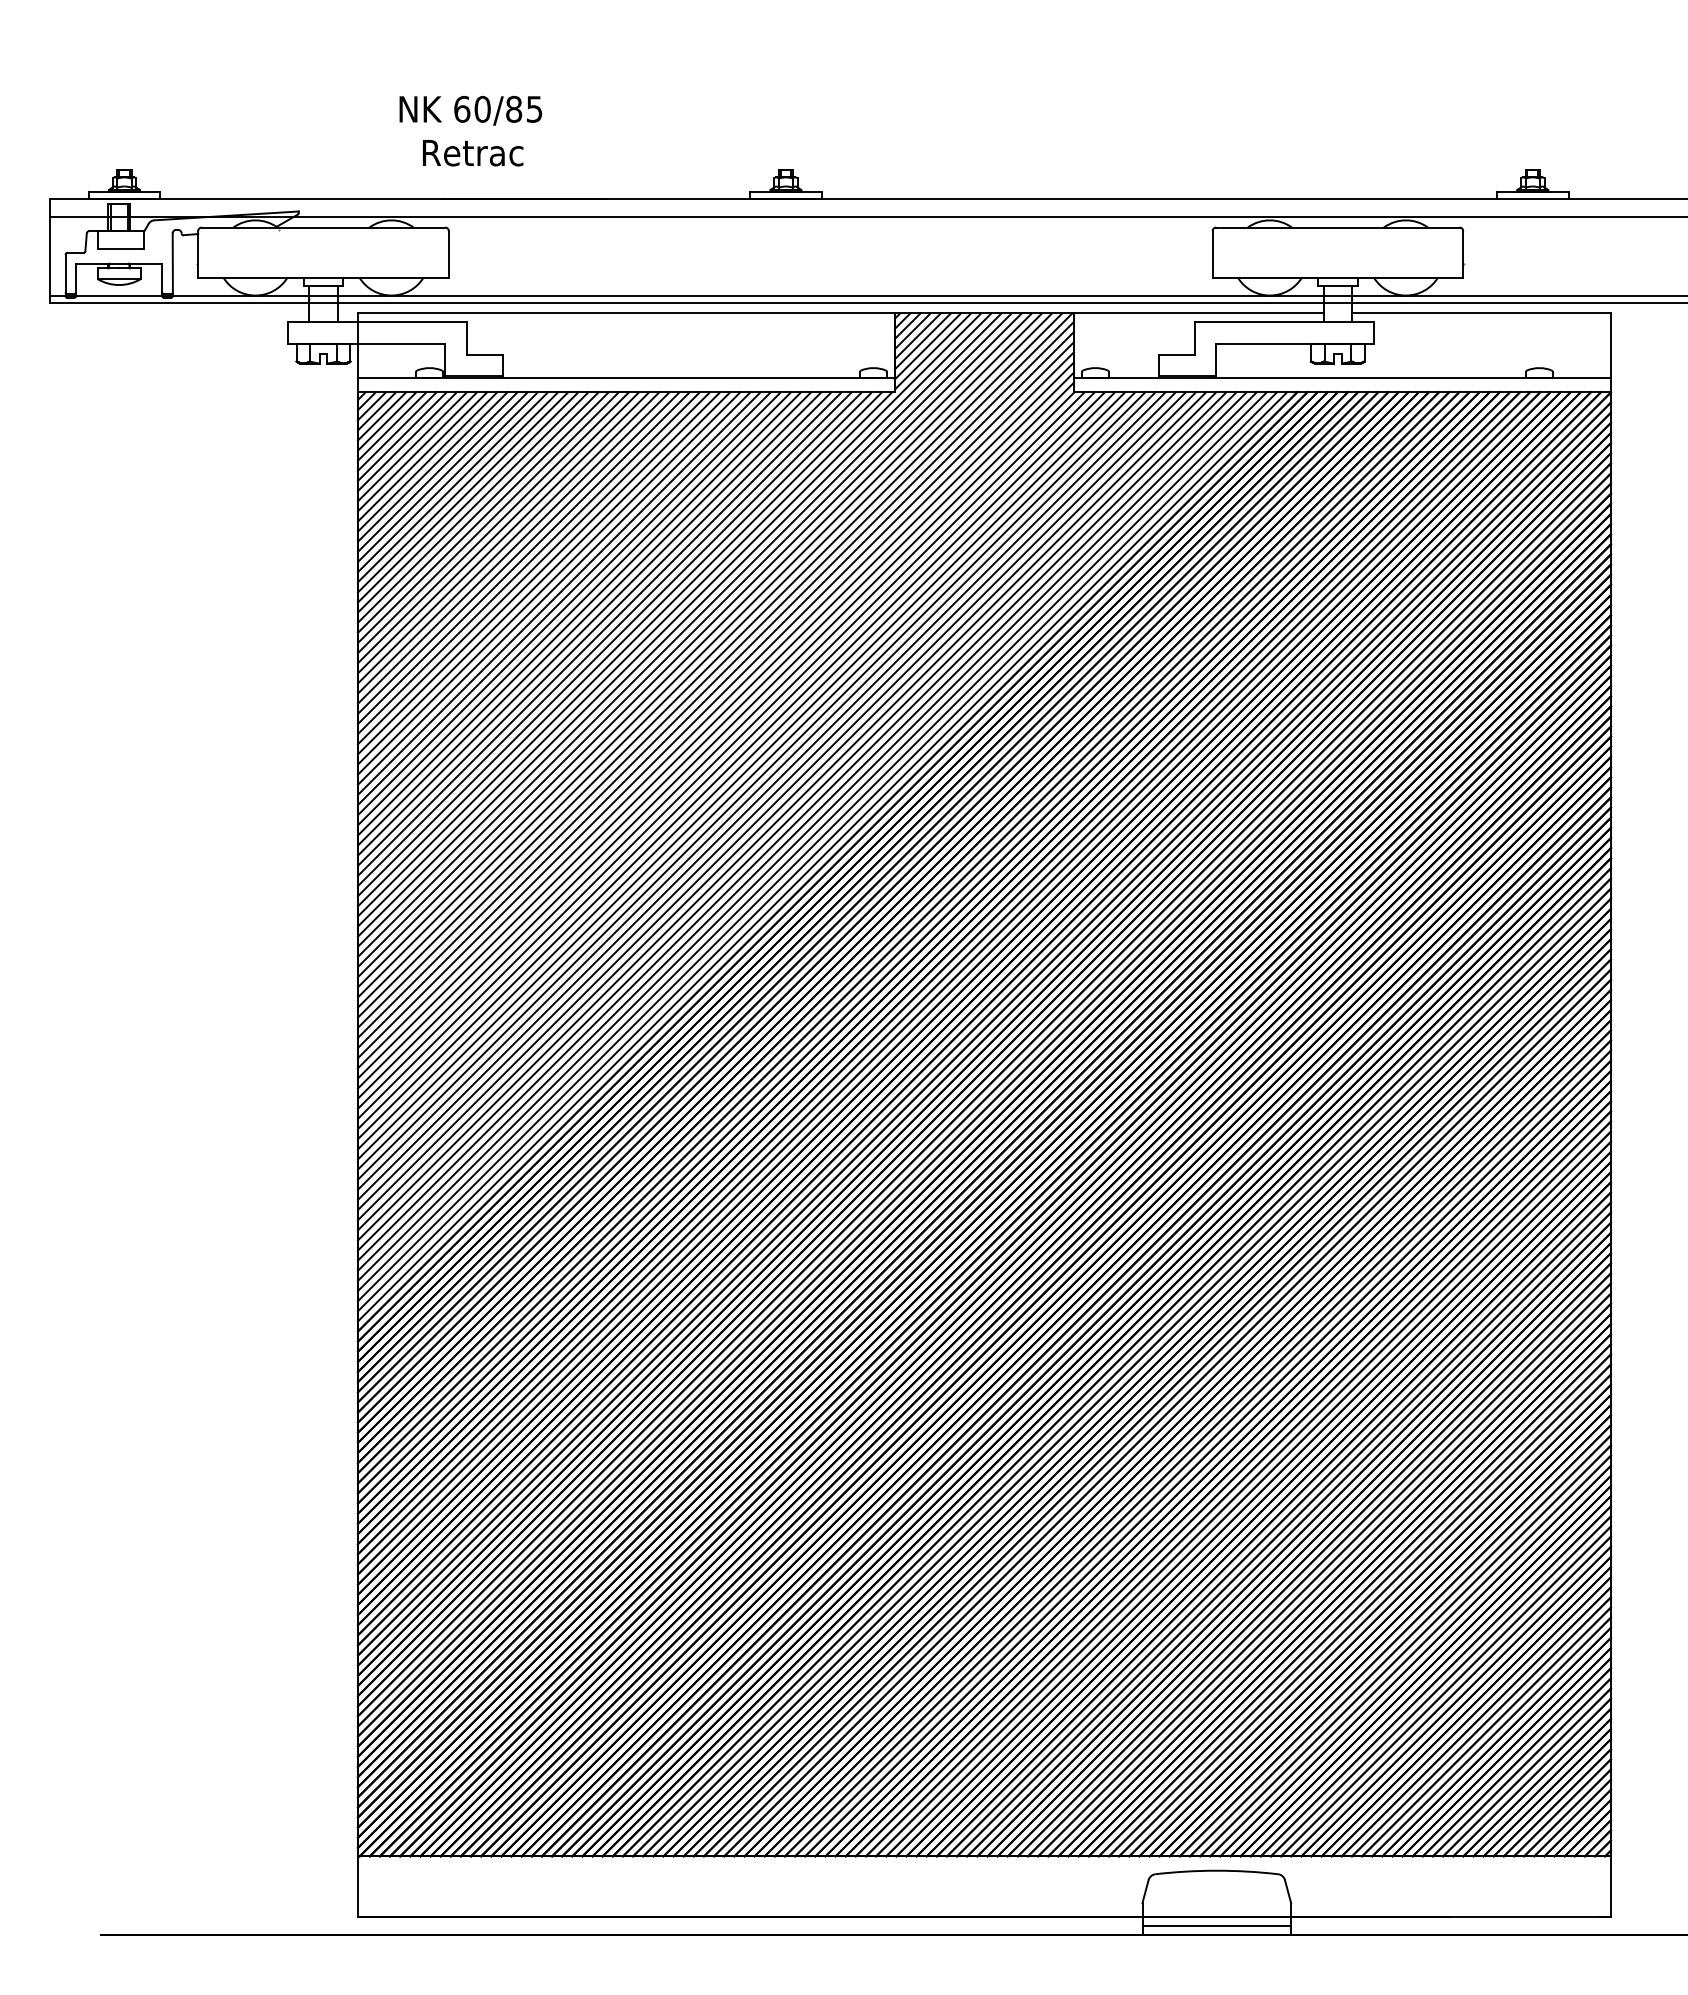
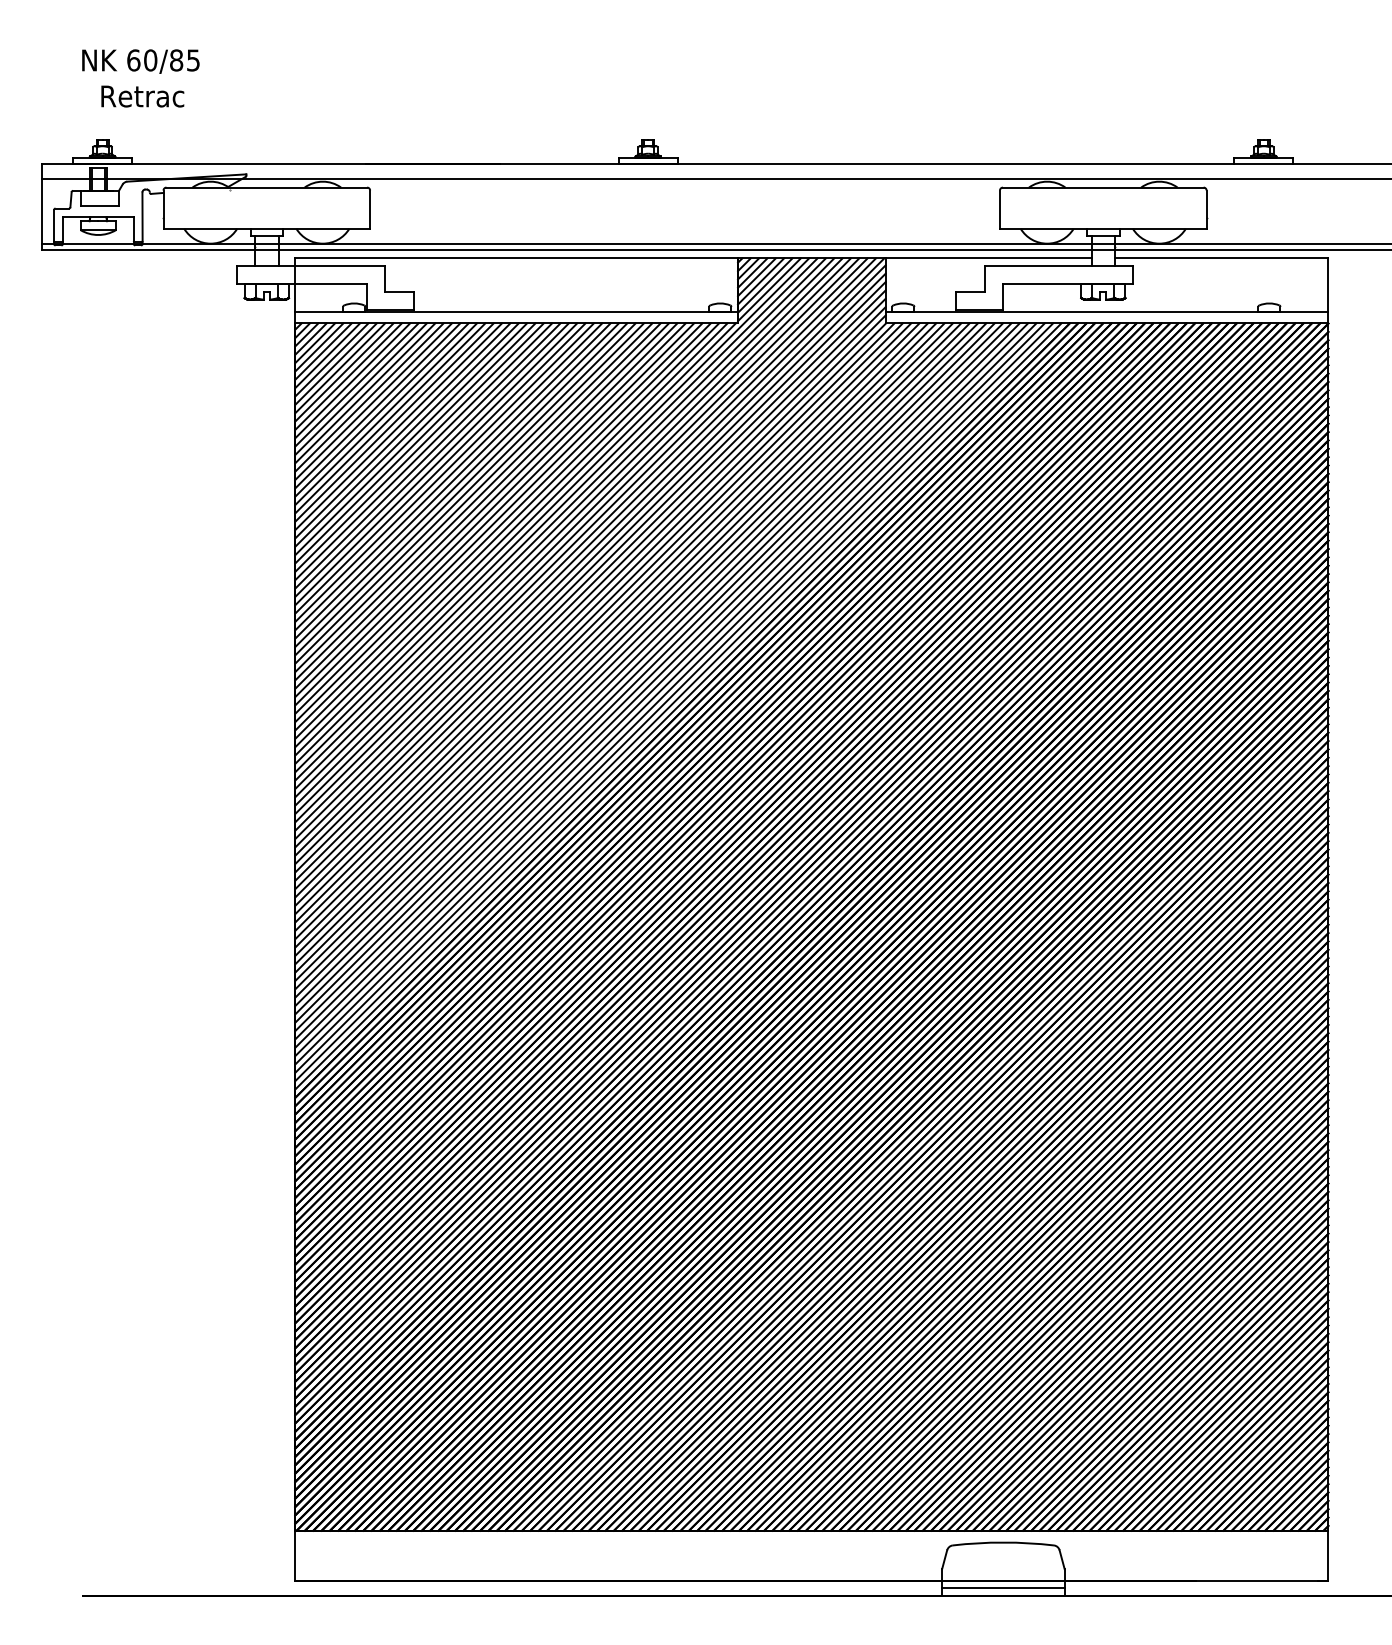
text: (470, 130) -> (140, 77), moved

